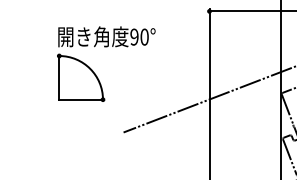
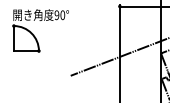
part: (93, 69) -> (33, 33), moved

